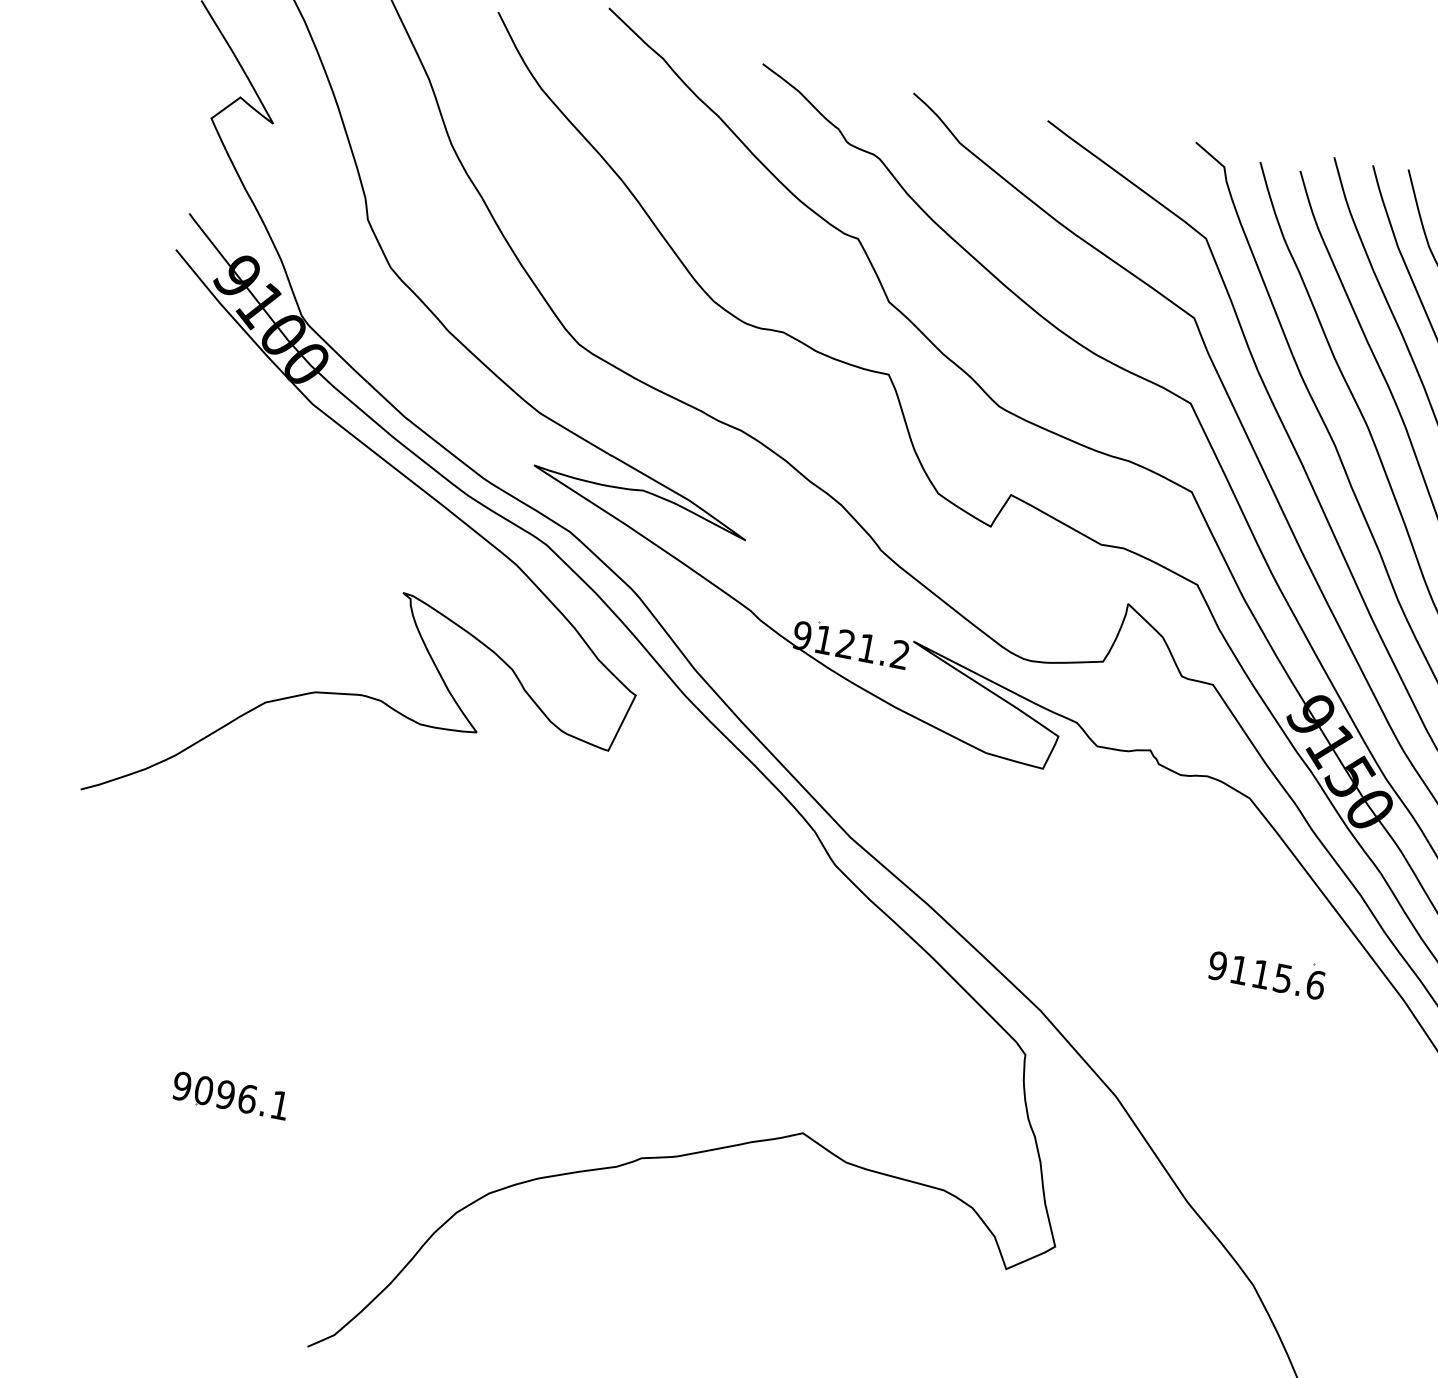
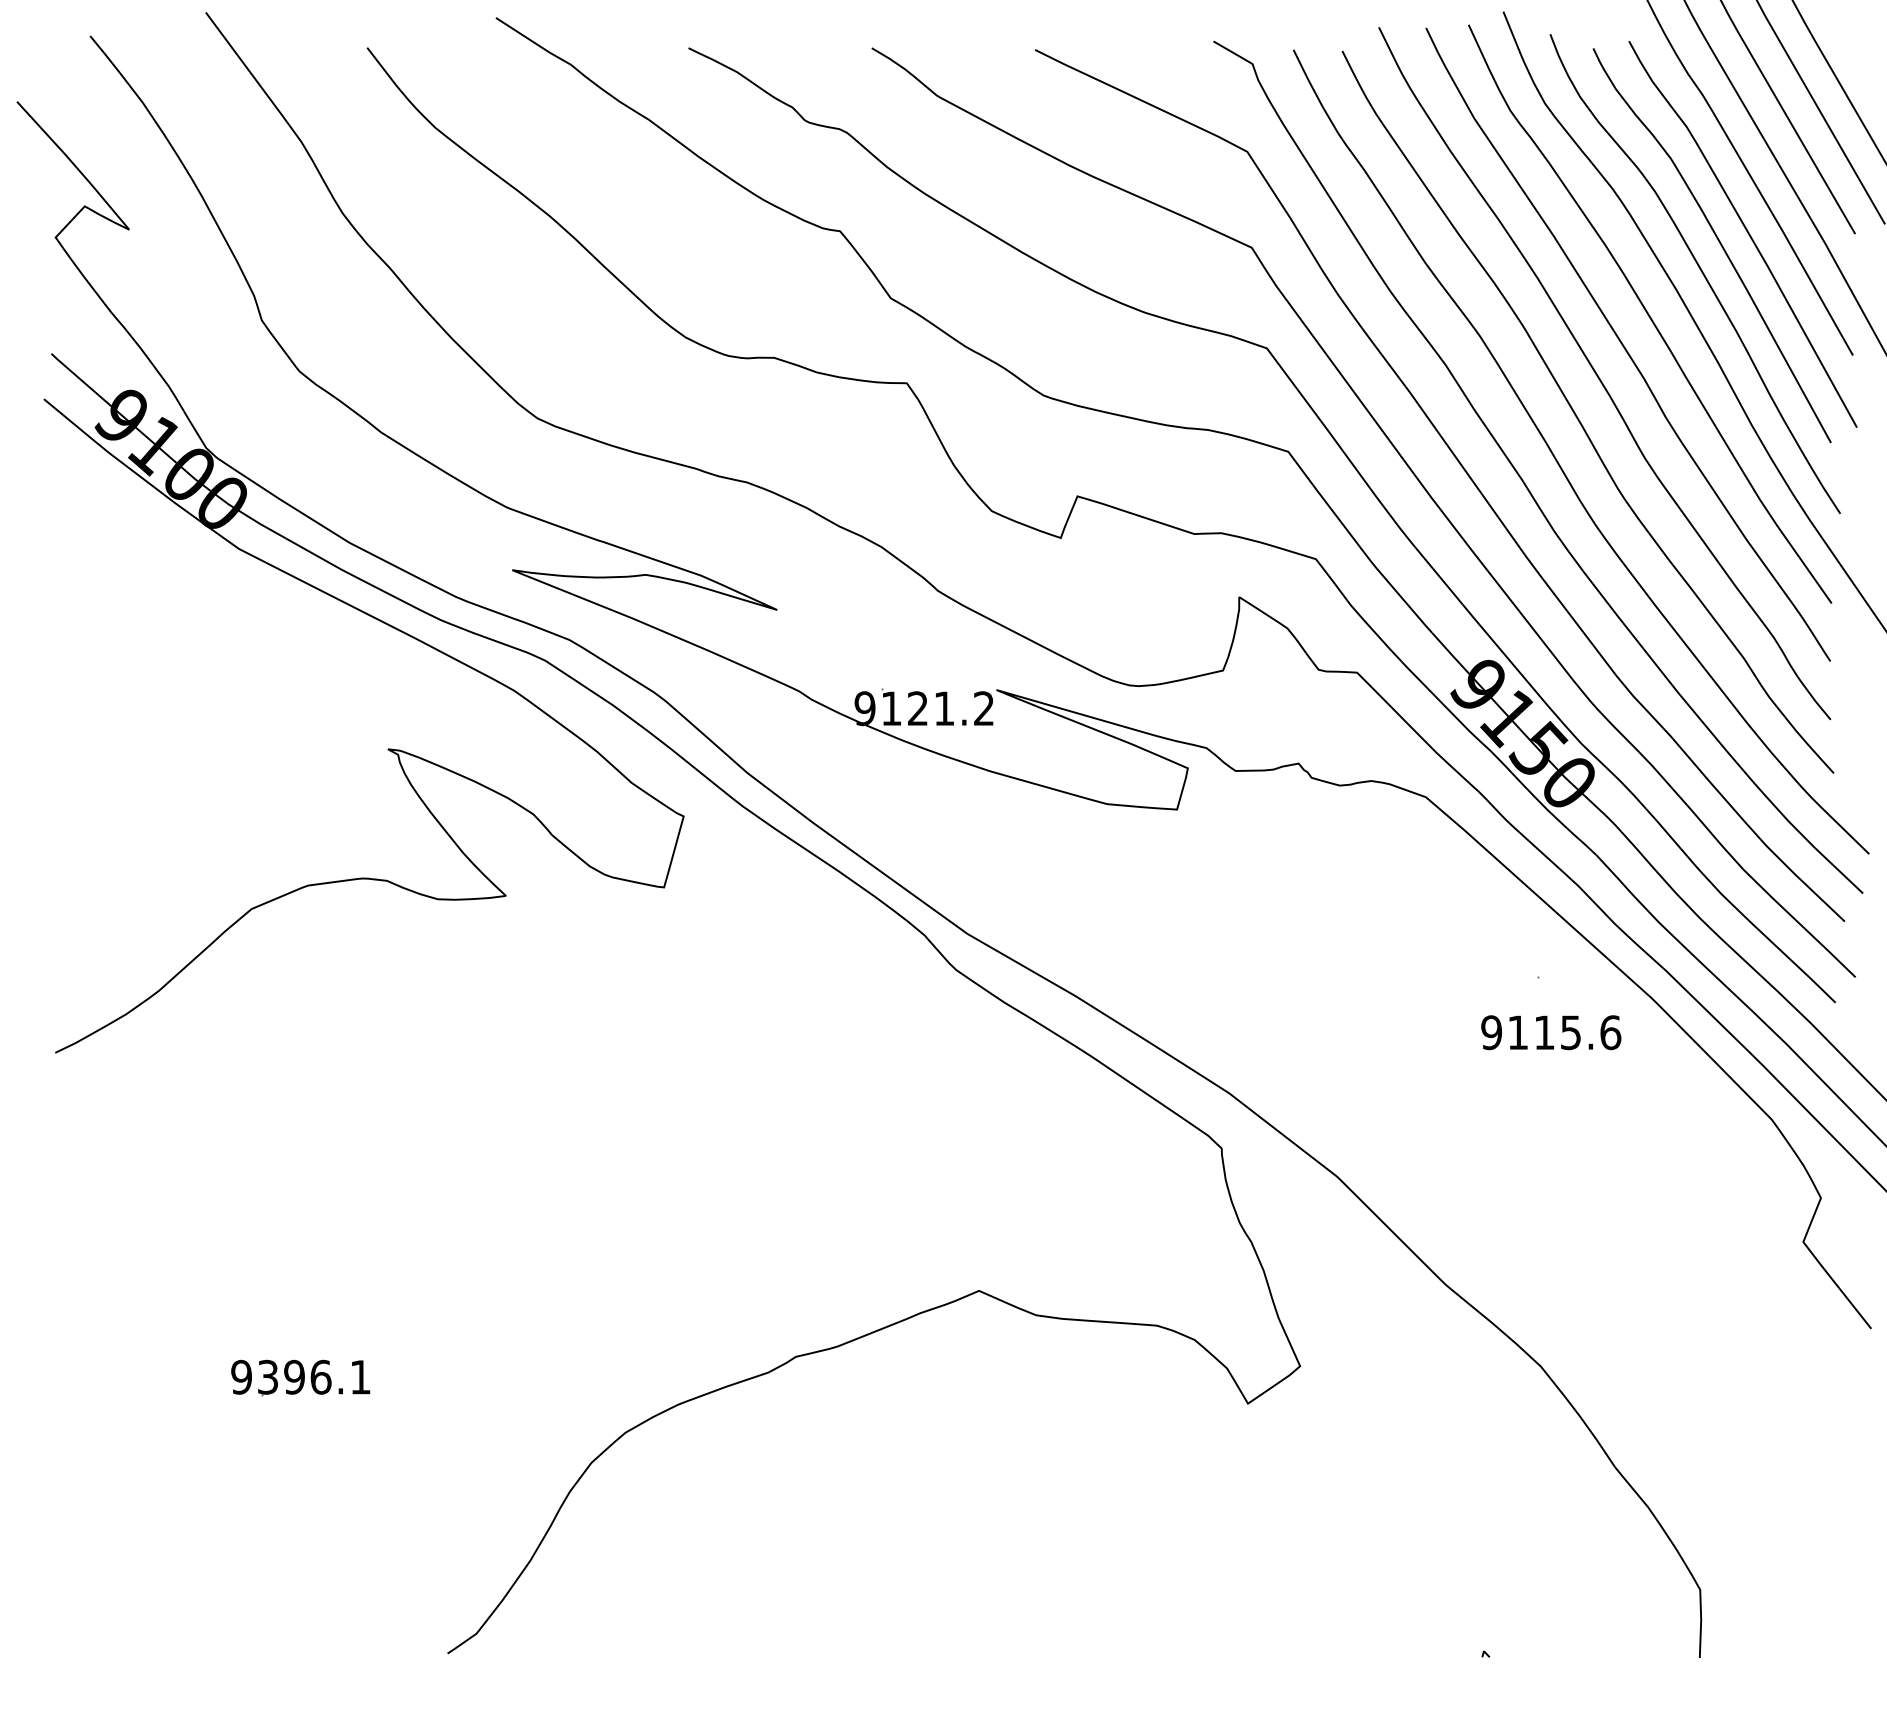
text: (1267, 975) -> (1551, 1032), moved
text: (203, 1089) -> (267, 1376), 9096.1 -> 9396.1

